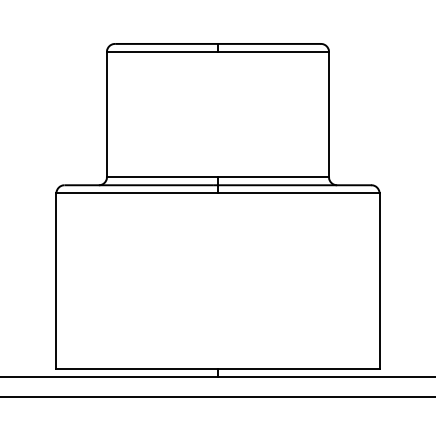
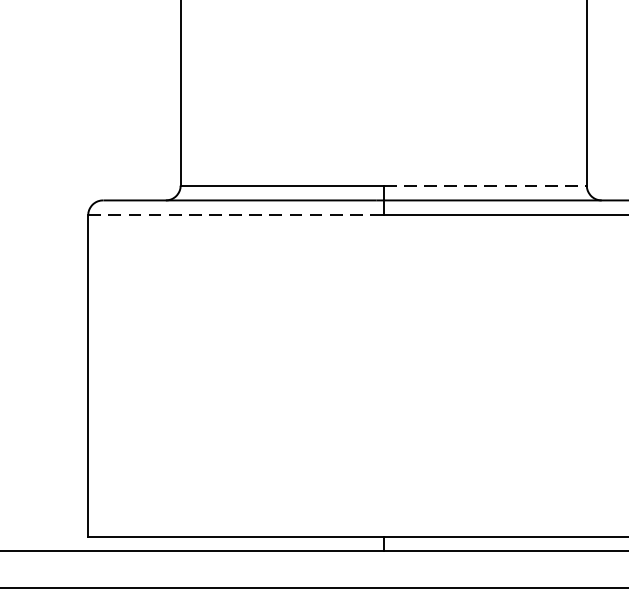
line: (273, 177) -> (485, 186), solid -> dashed
line: (137, 193) -> (236, 215), solid -> dashed

